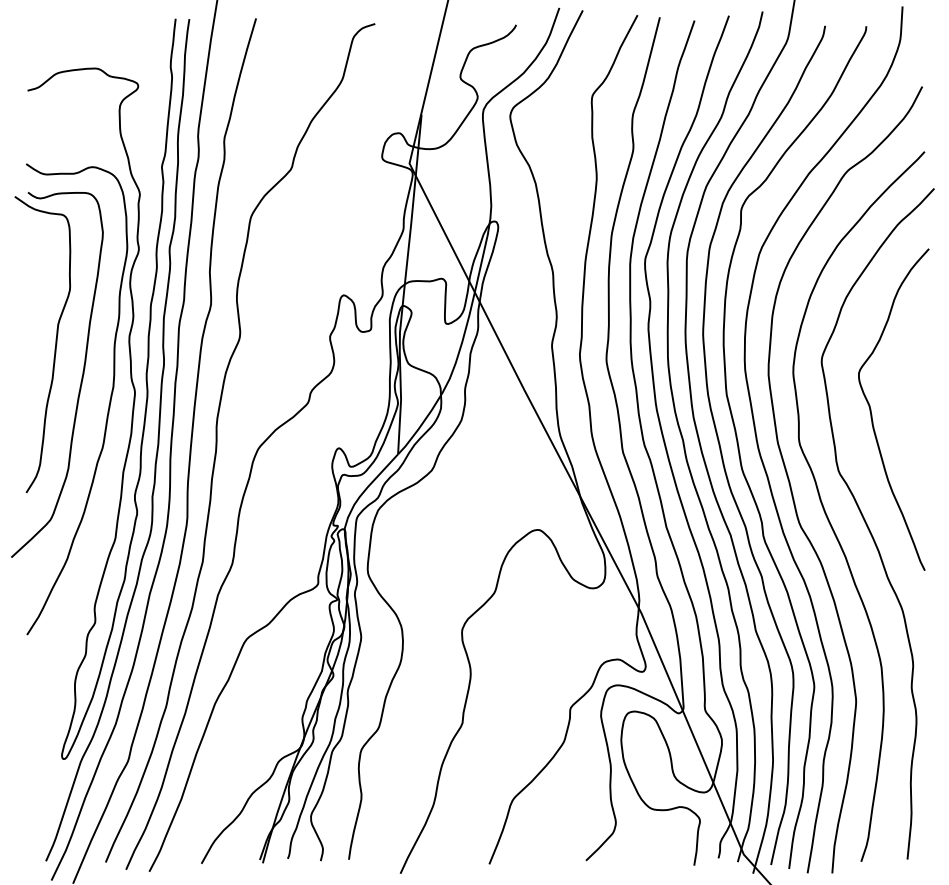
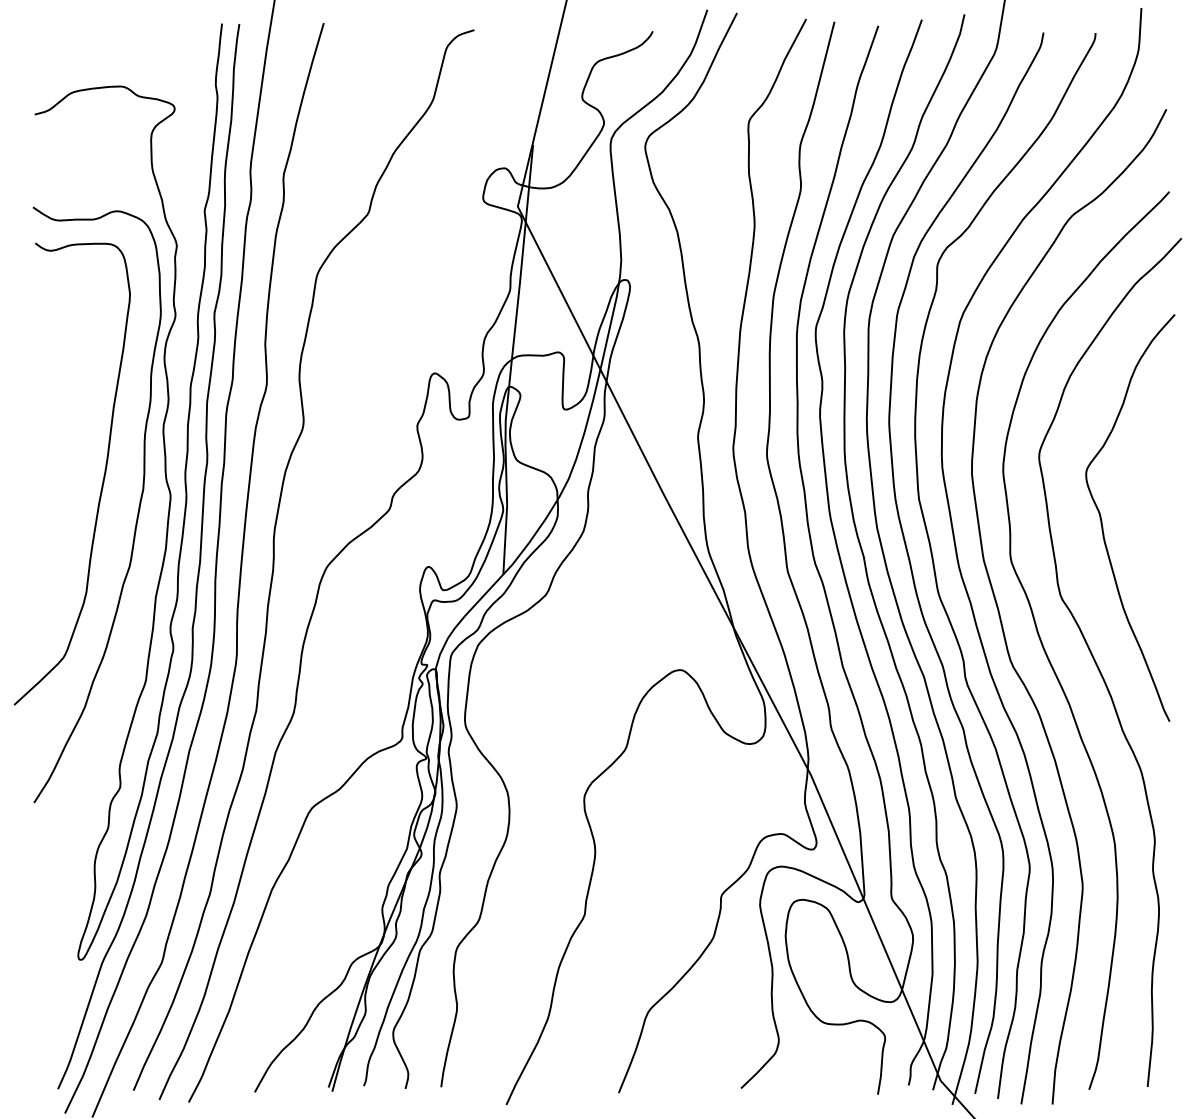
curve: (54, 348) -> (68, 440), removed

